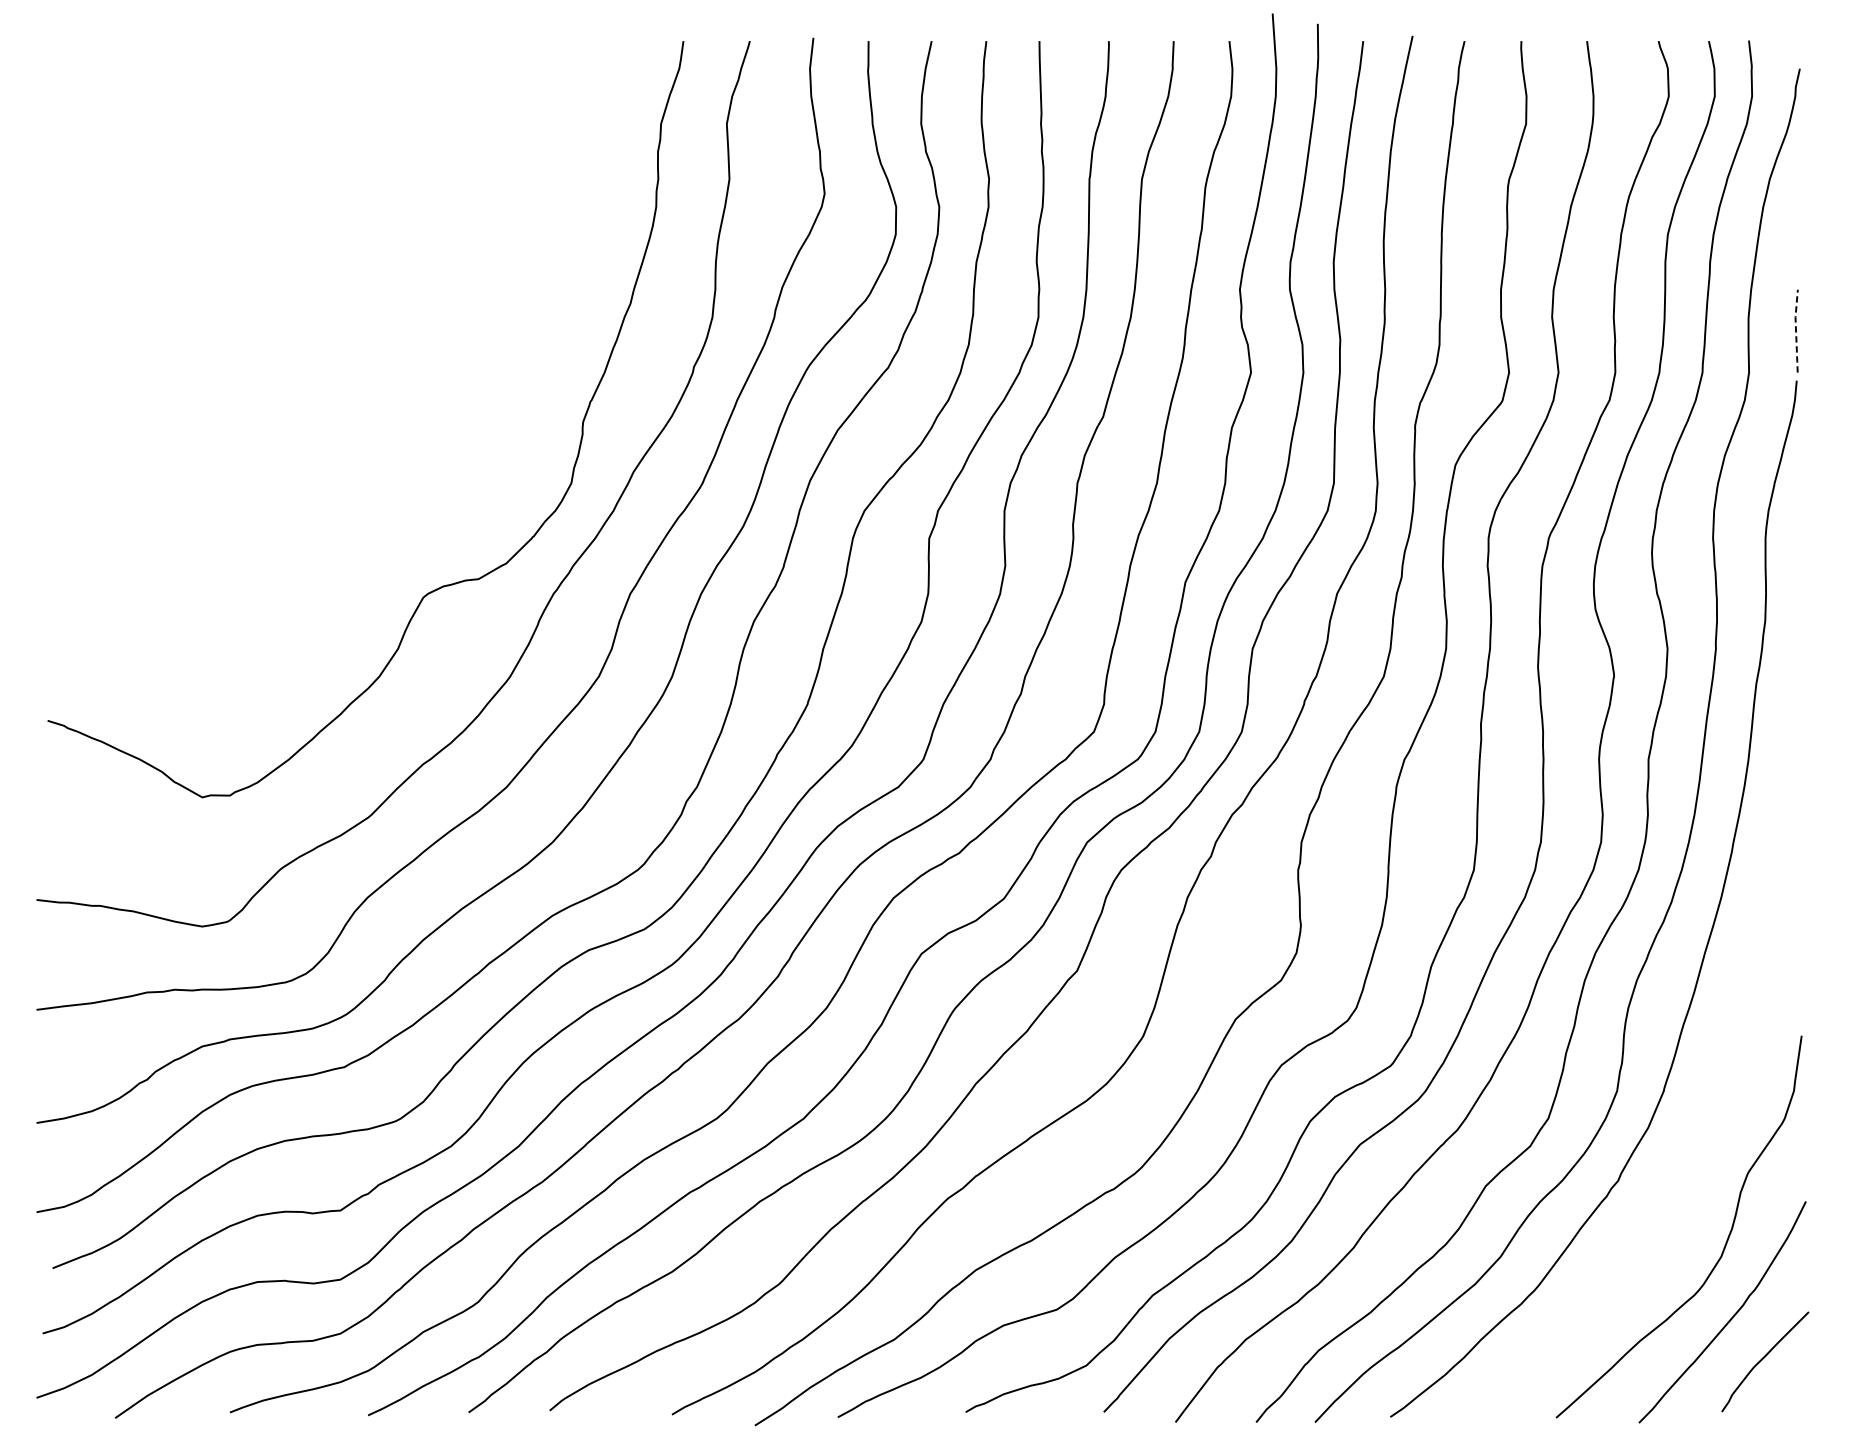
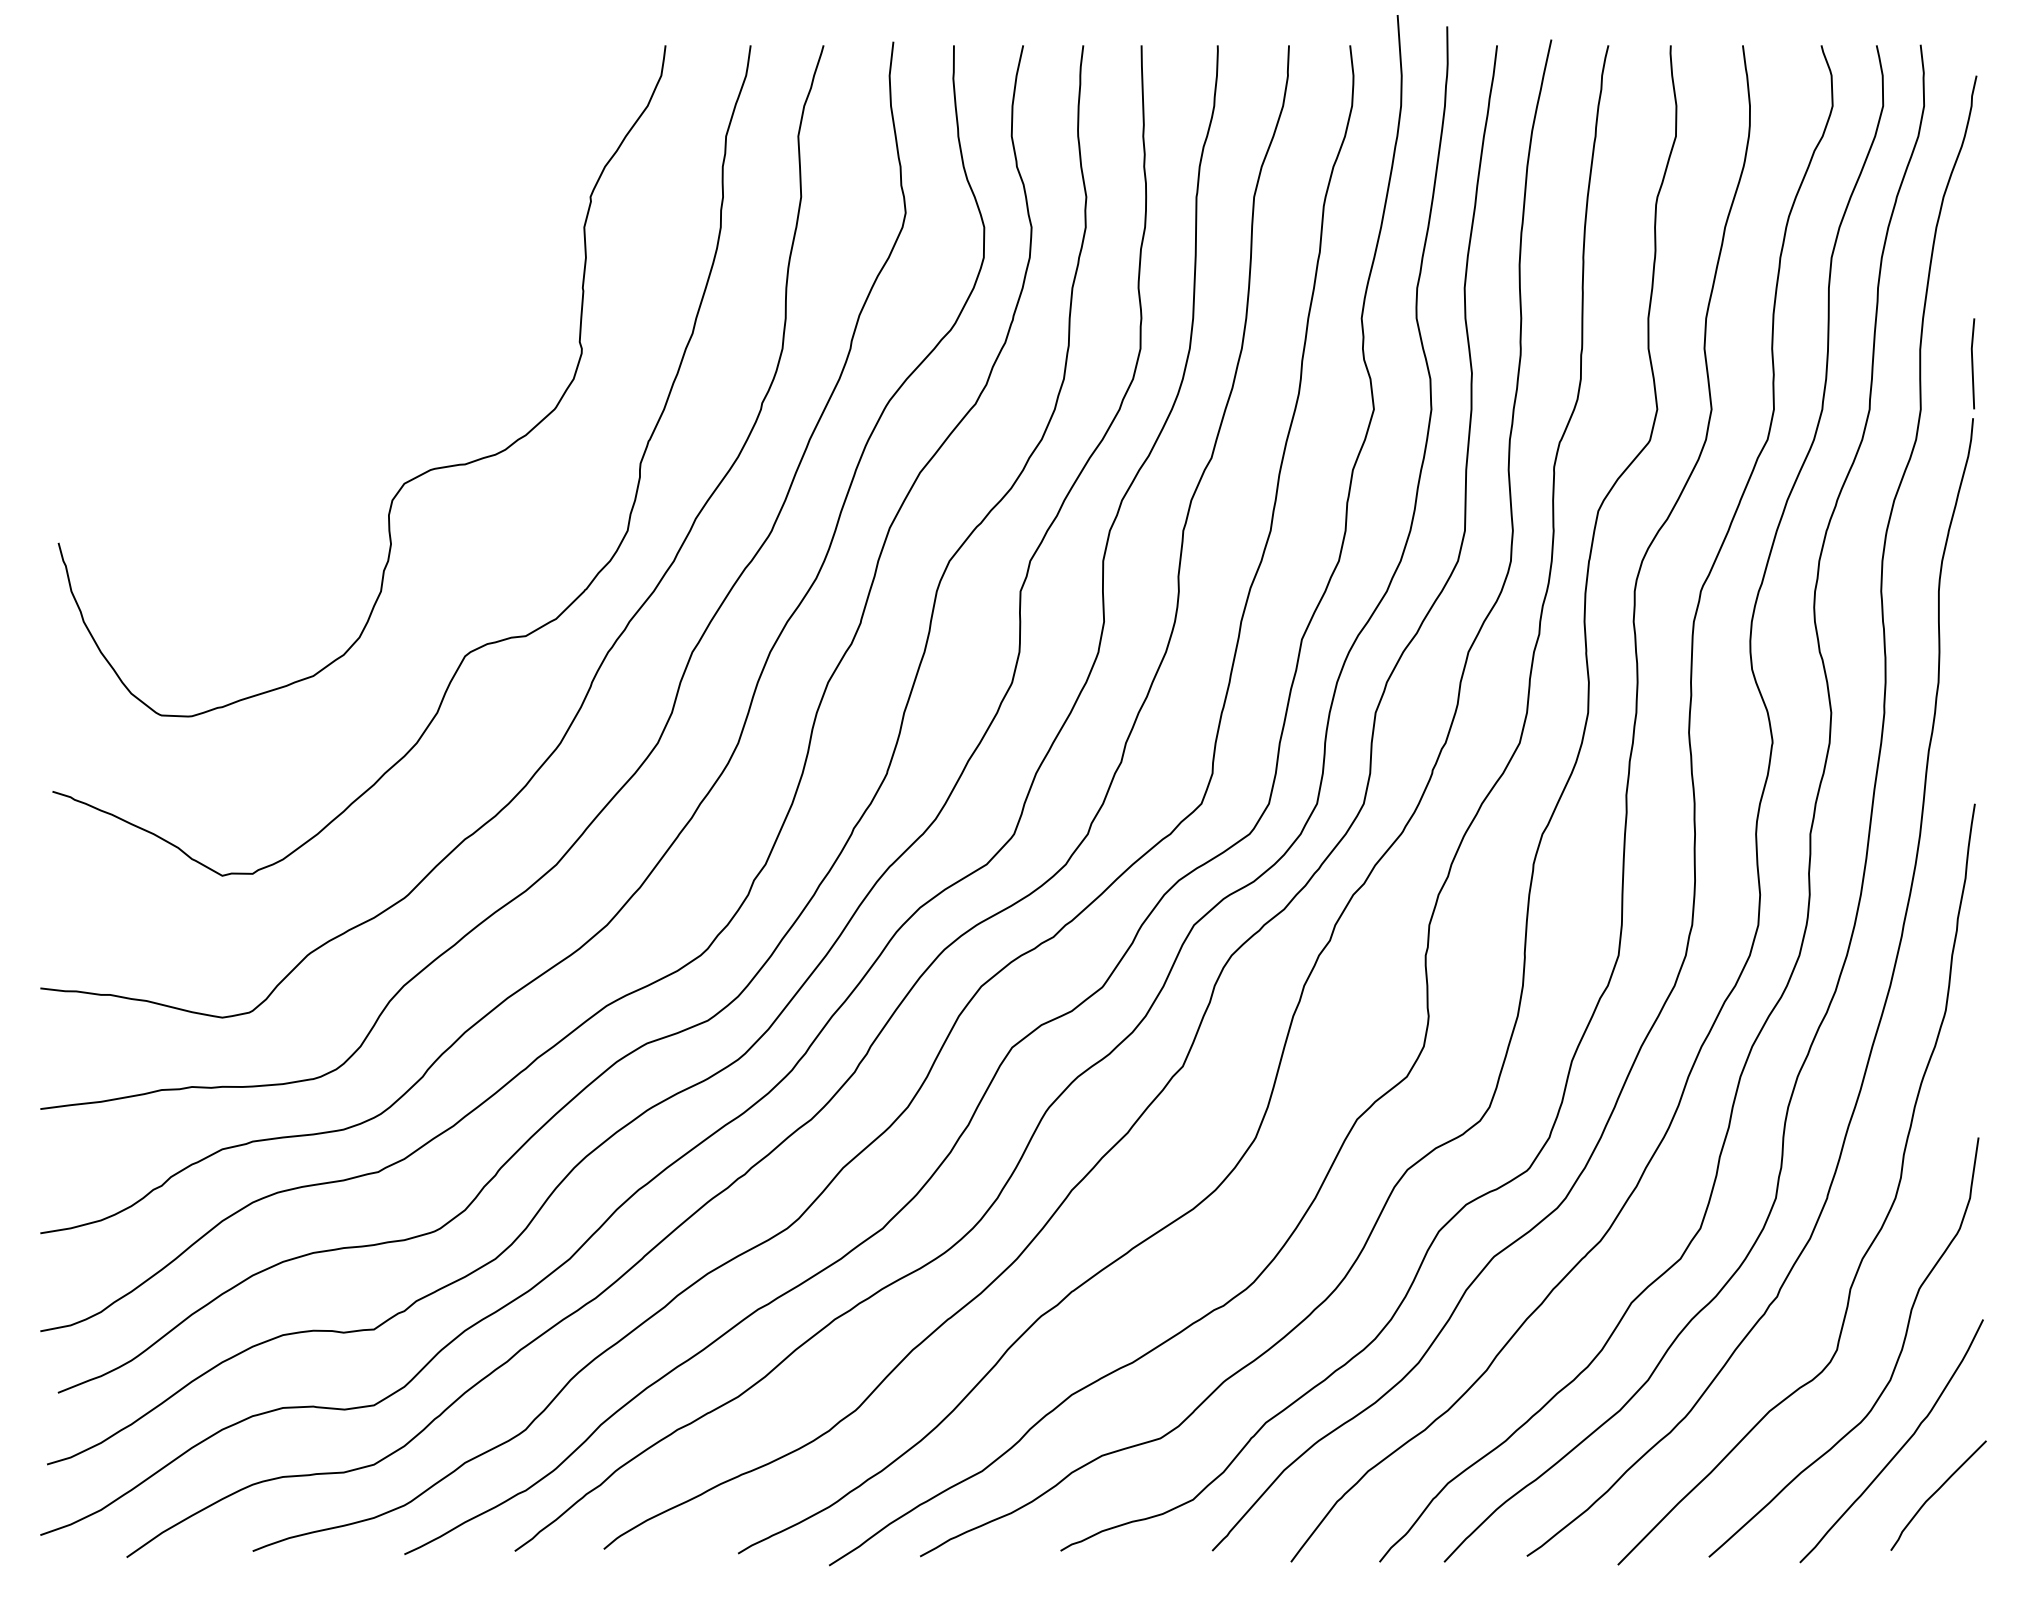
line: (1796, 329) -> (1972, 362), dashed -> solid
curve: (376, 434) -> (413, 477), added
curve: (1707, 1124) -> (1875, 1235), added

